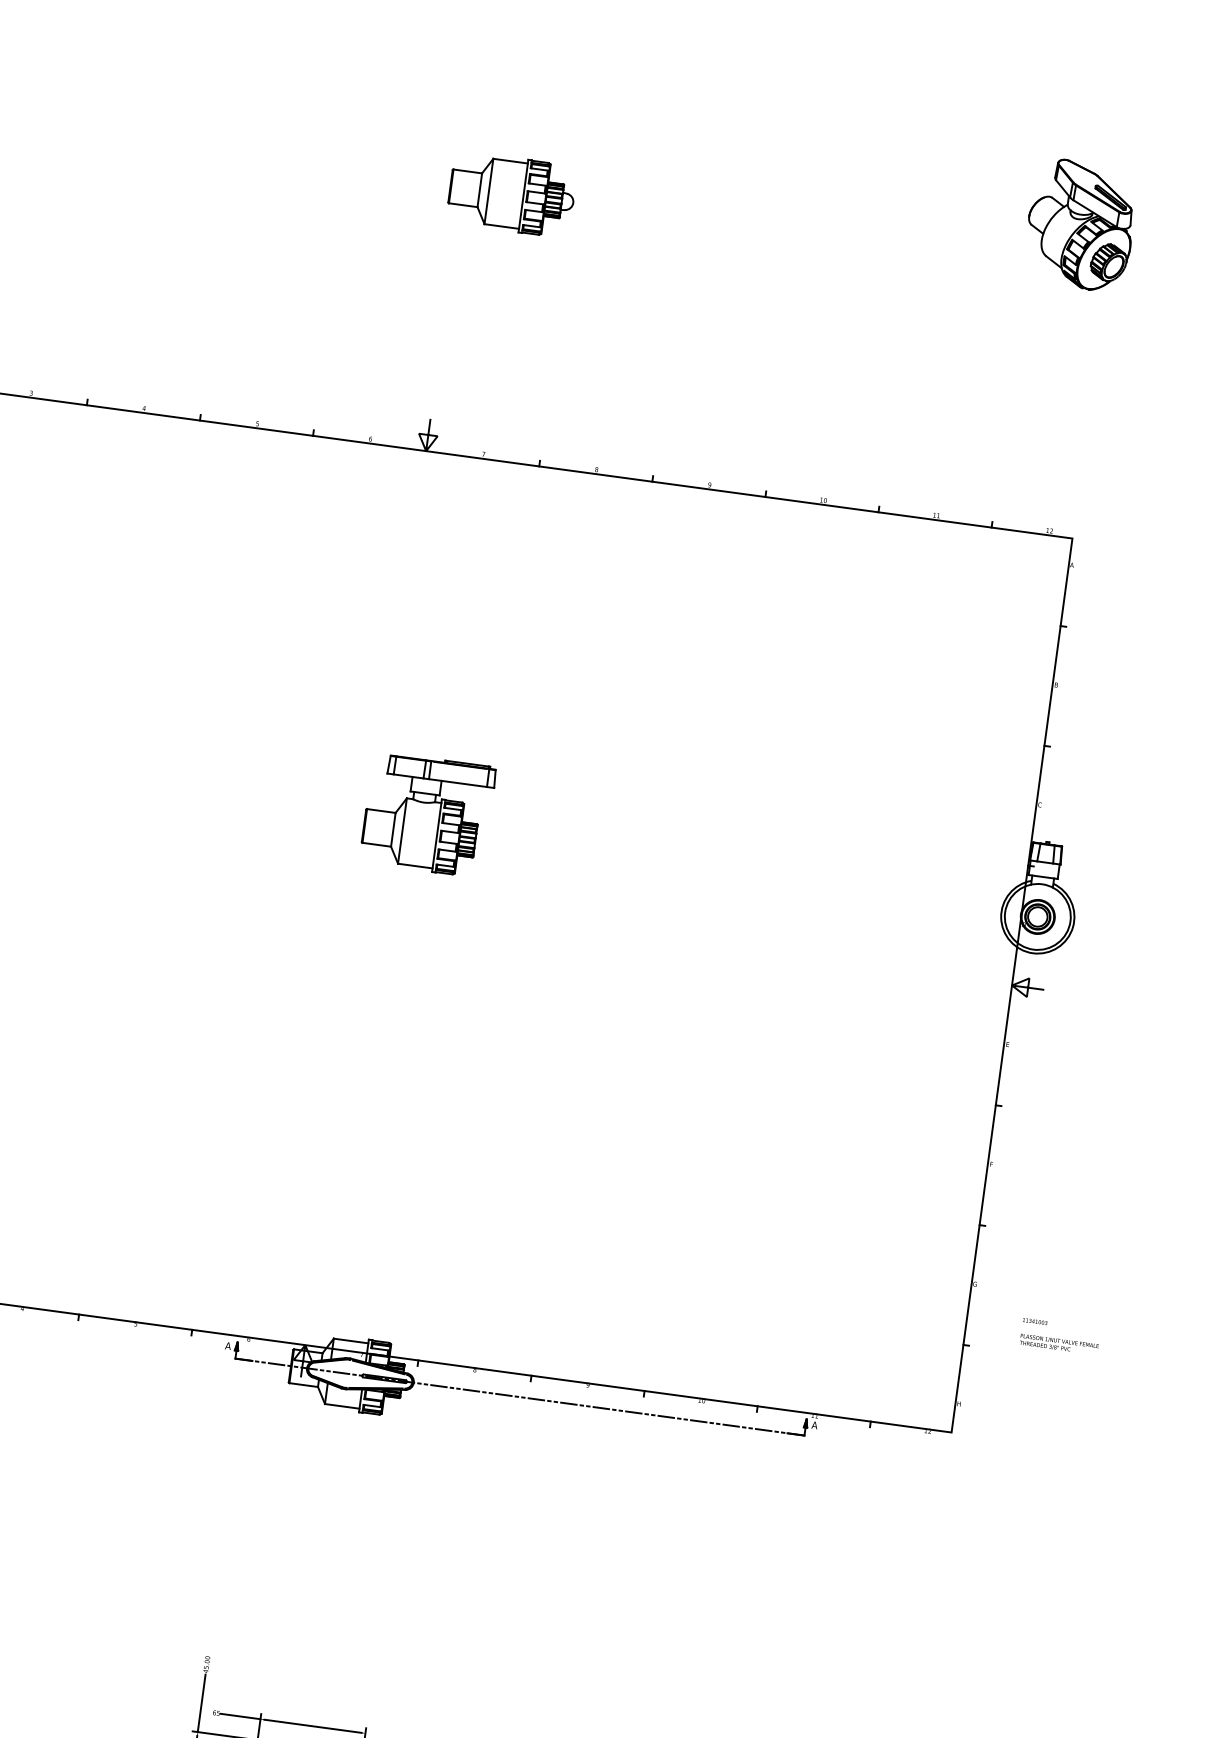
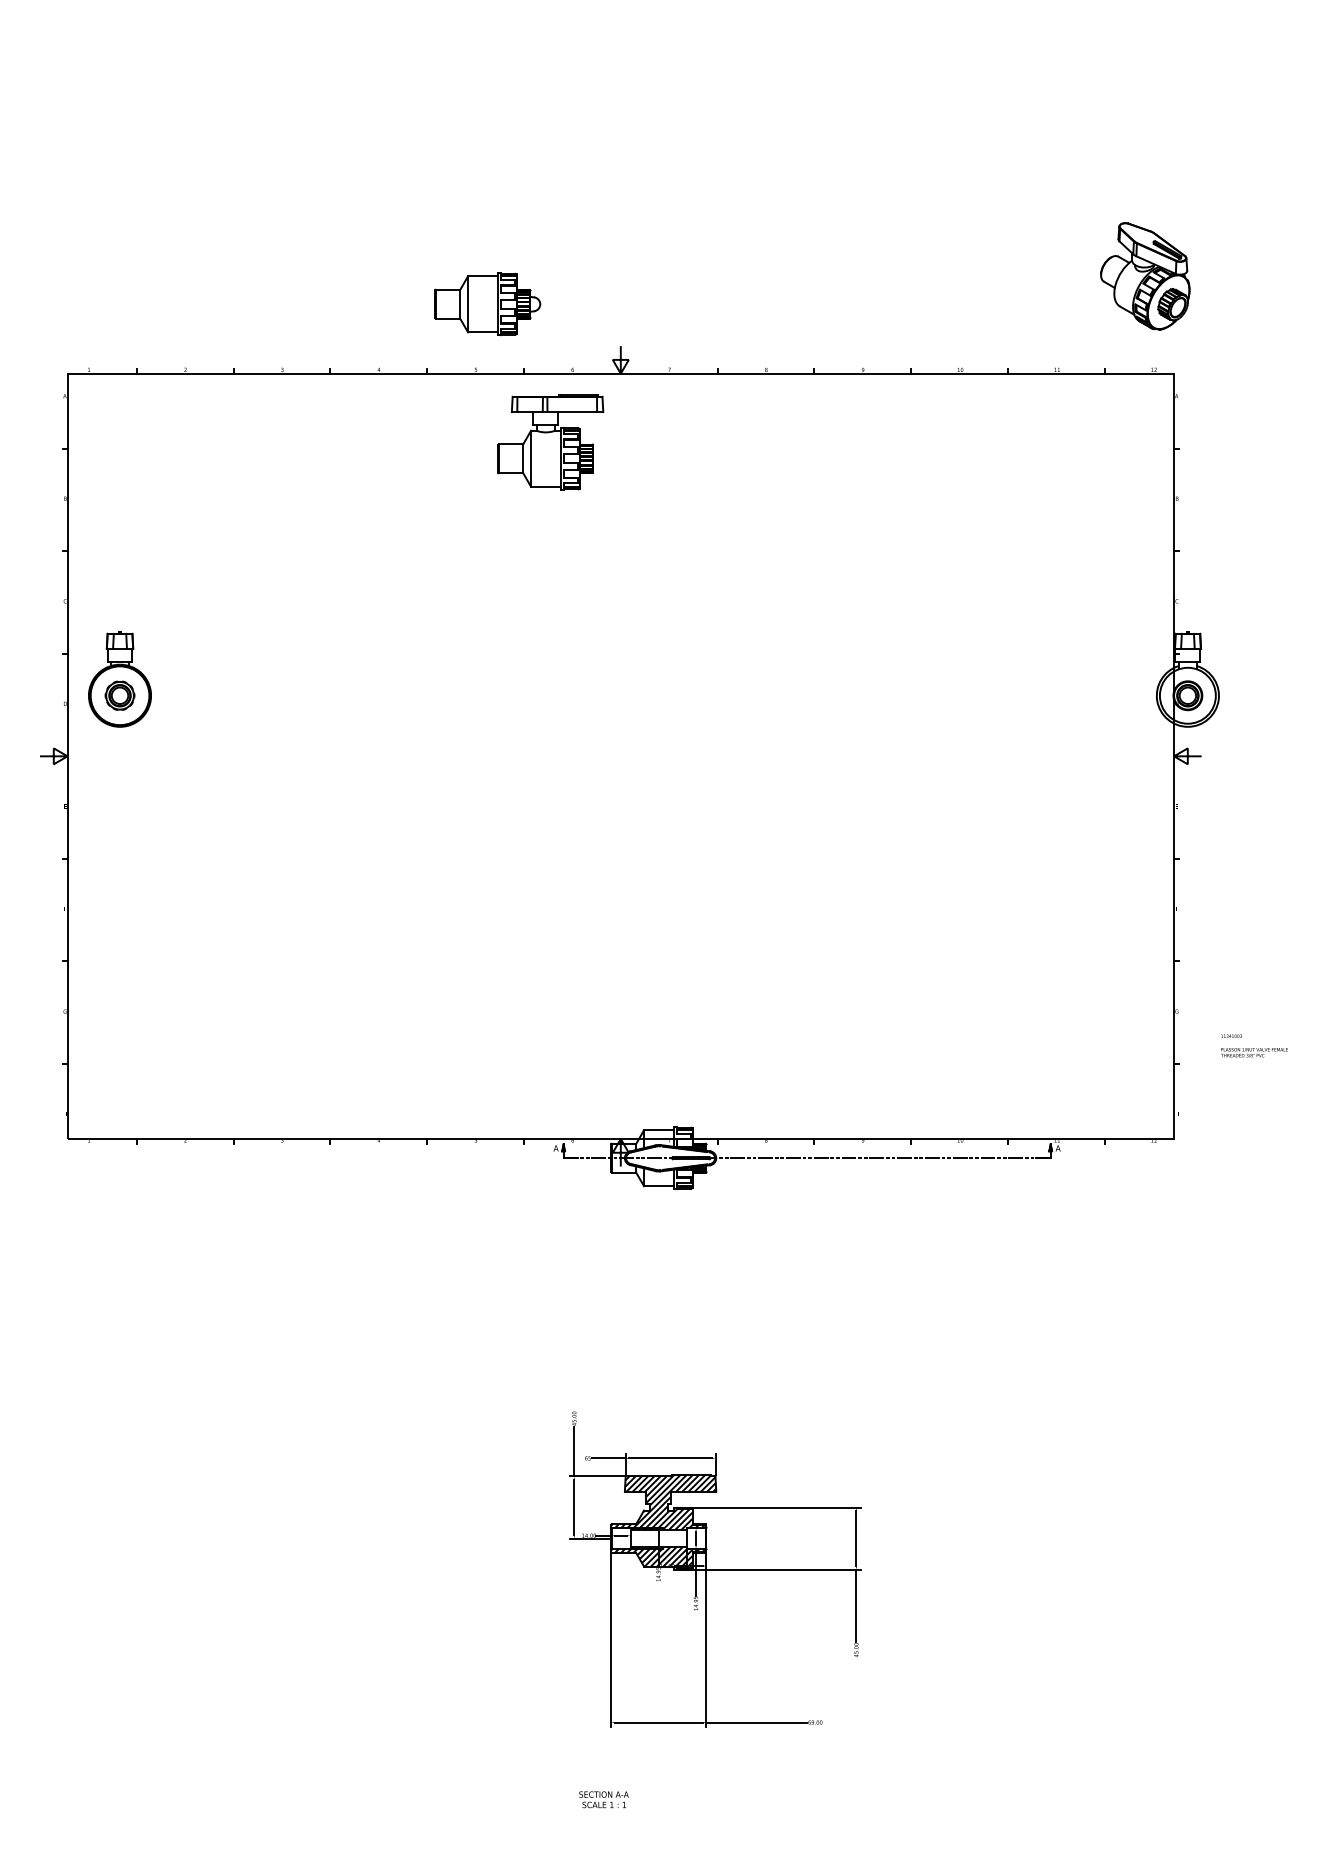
part: (511, 194) -> (487, 304), moved
part: (1080, 225) -> (1145, 276), moved
part: (427, 815) -> (550, 442), moved

